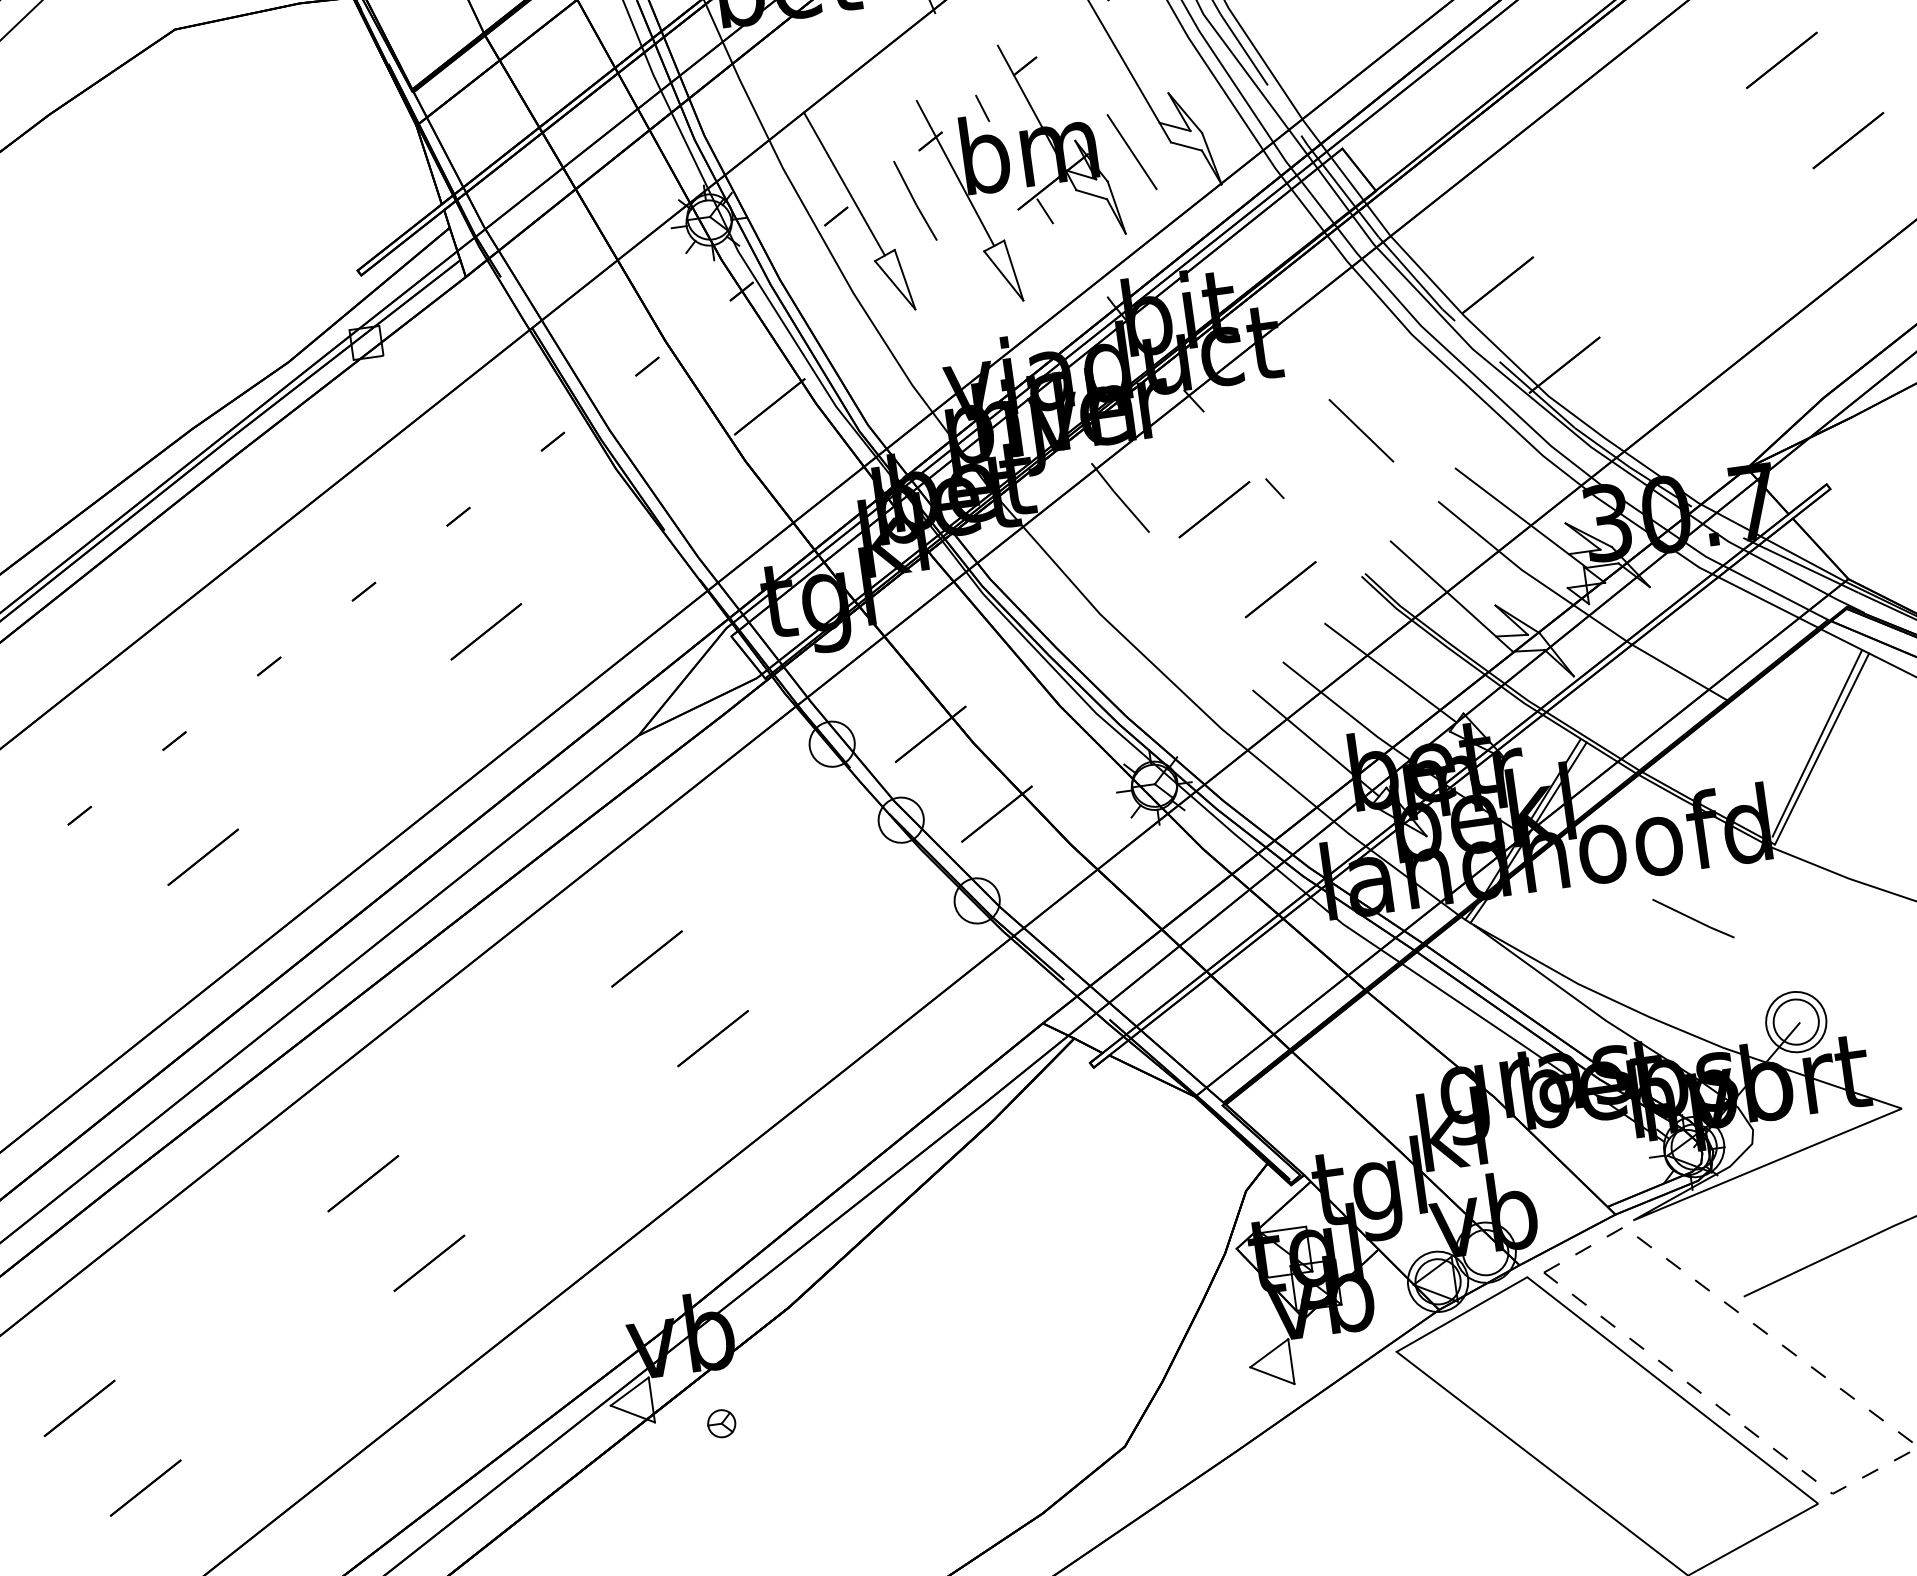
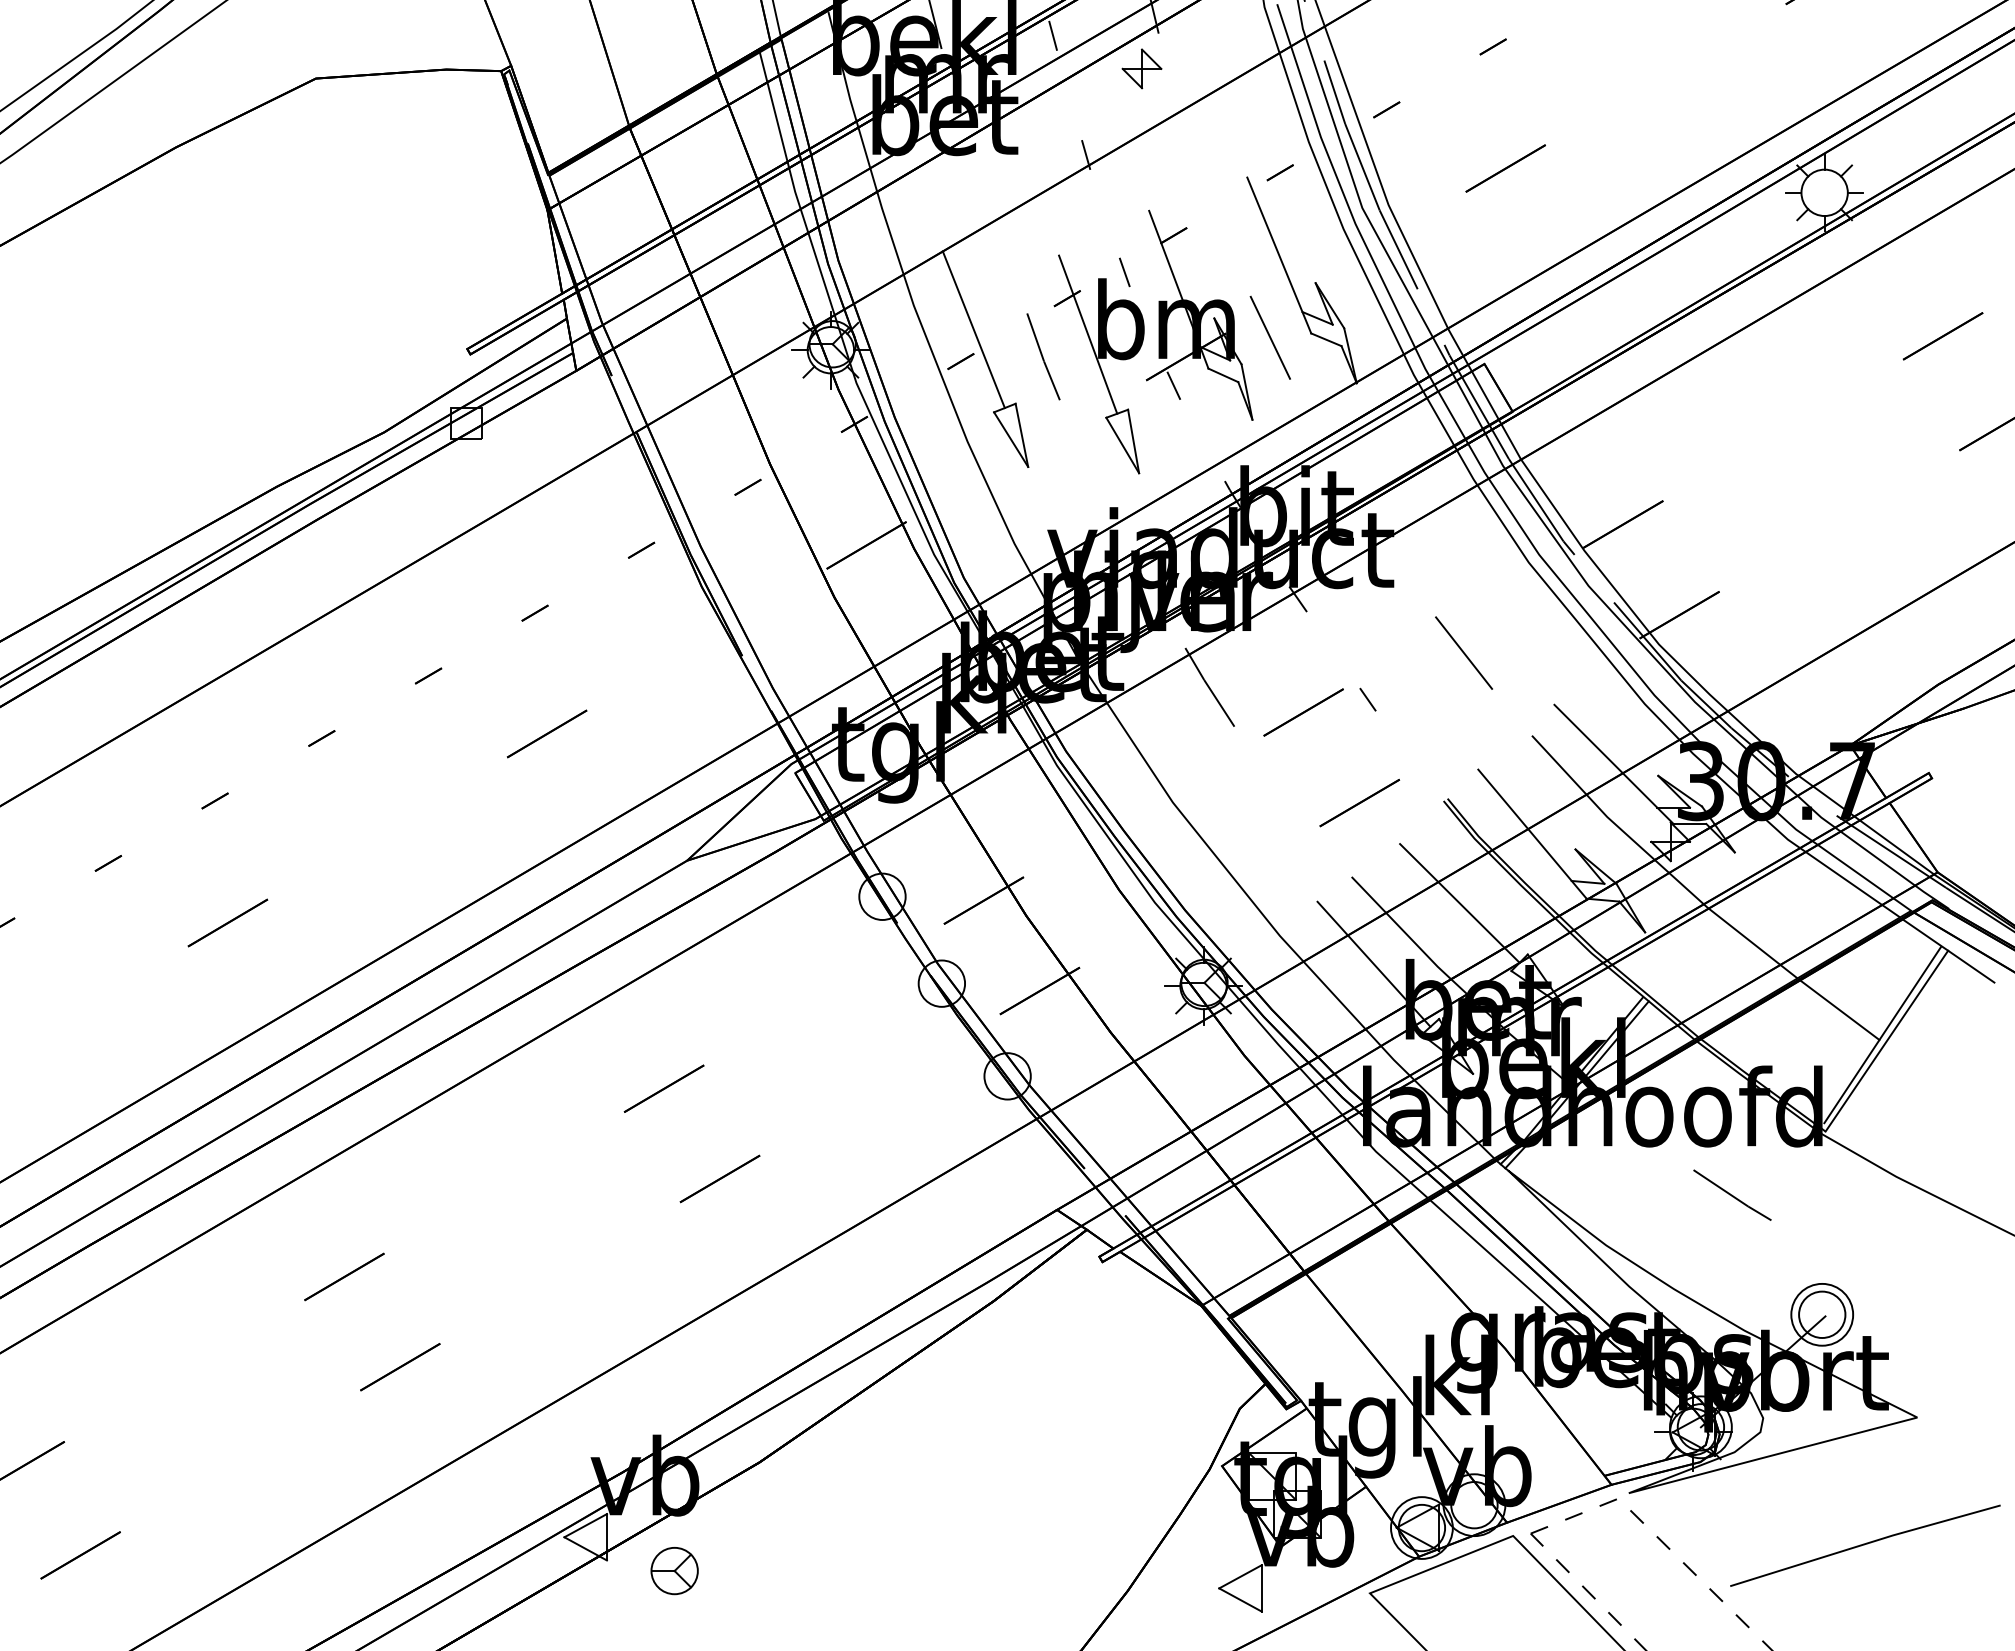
line: (1772, 725) -> (1839, 1010), added
part: (721, 1424) -> (674, 1571), size x1.67

